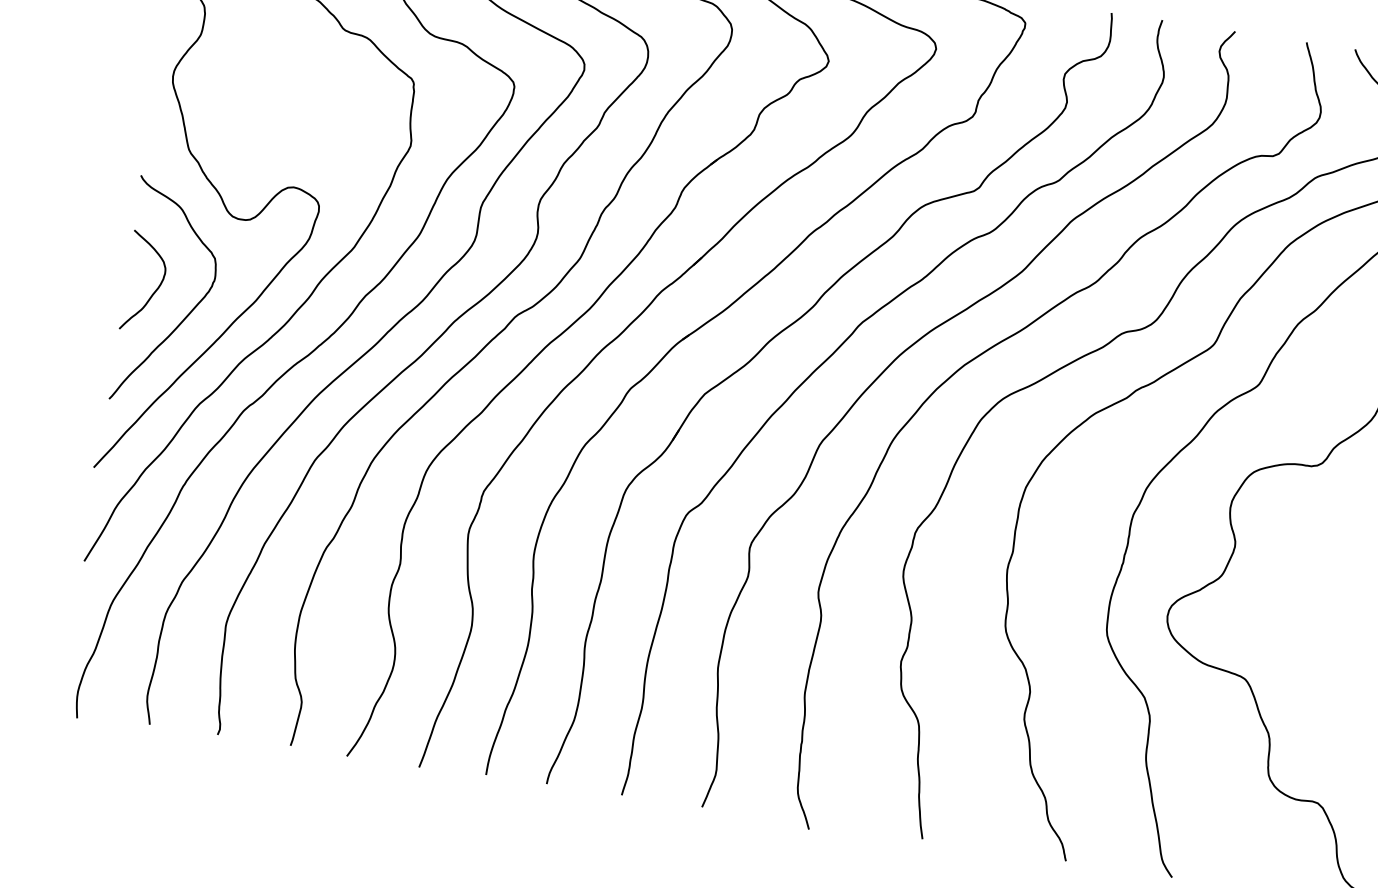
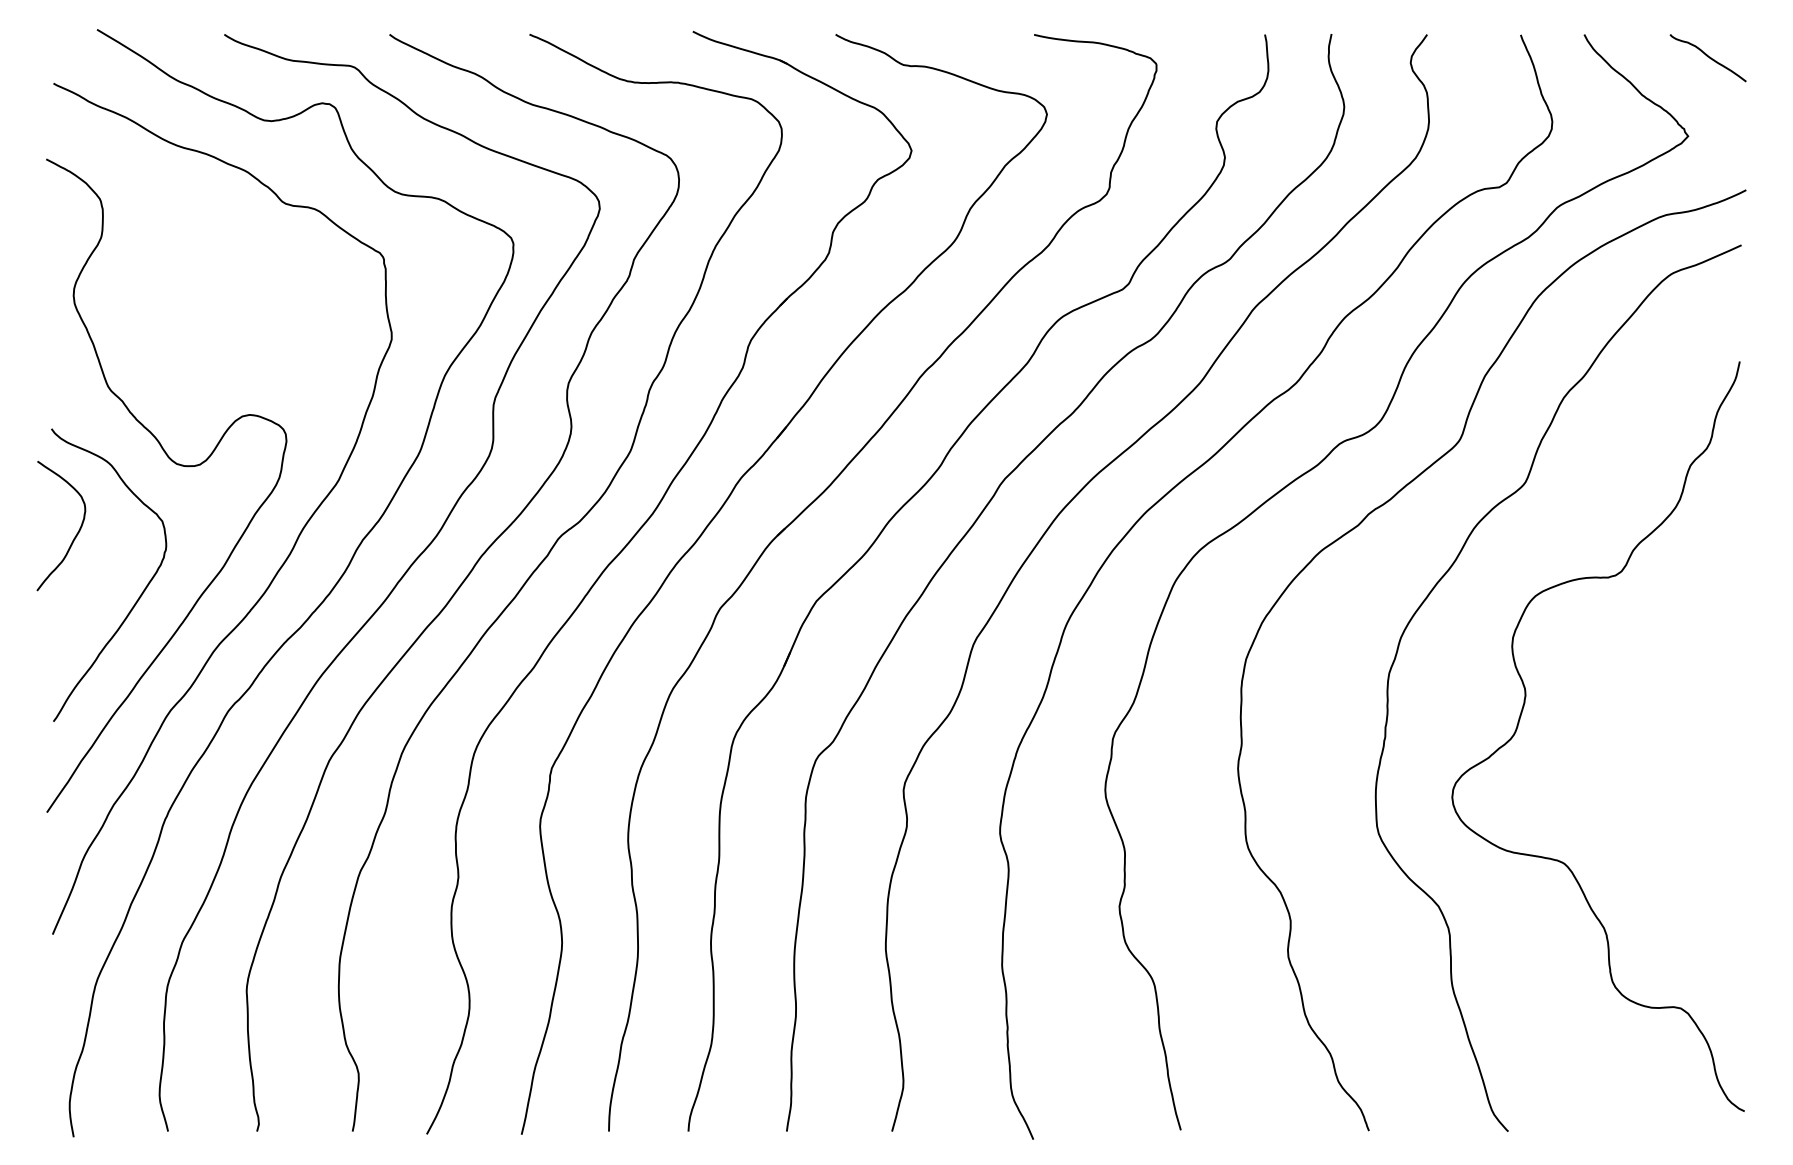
curve: (155, 289) -> (76, 533), moved

